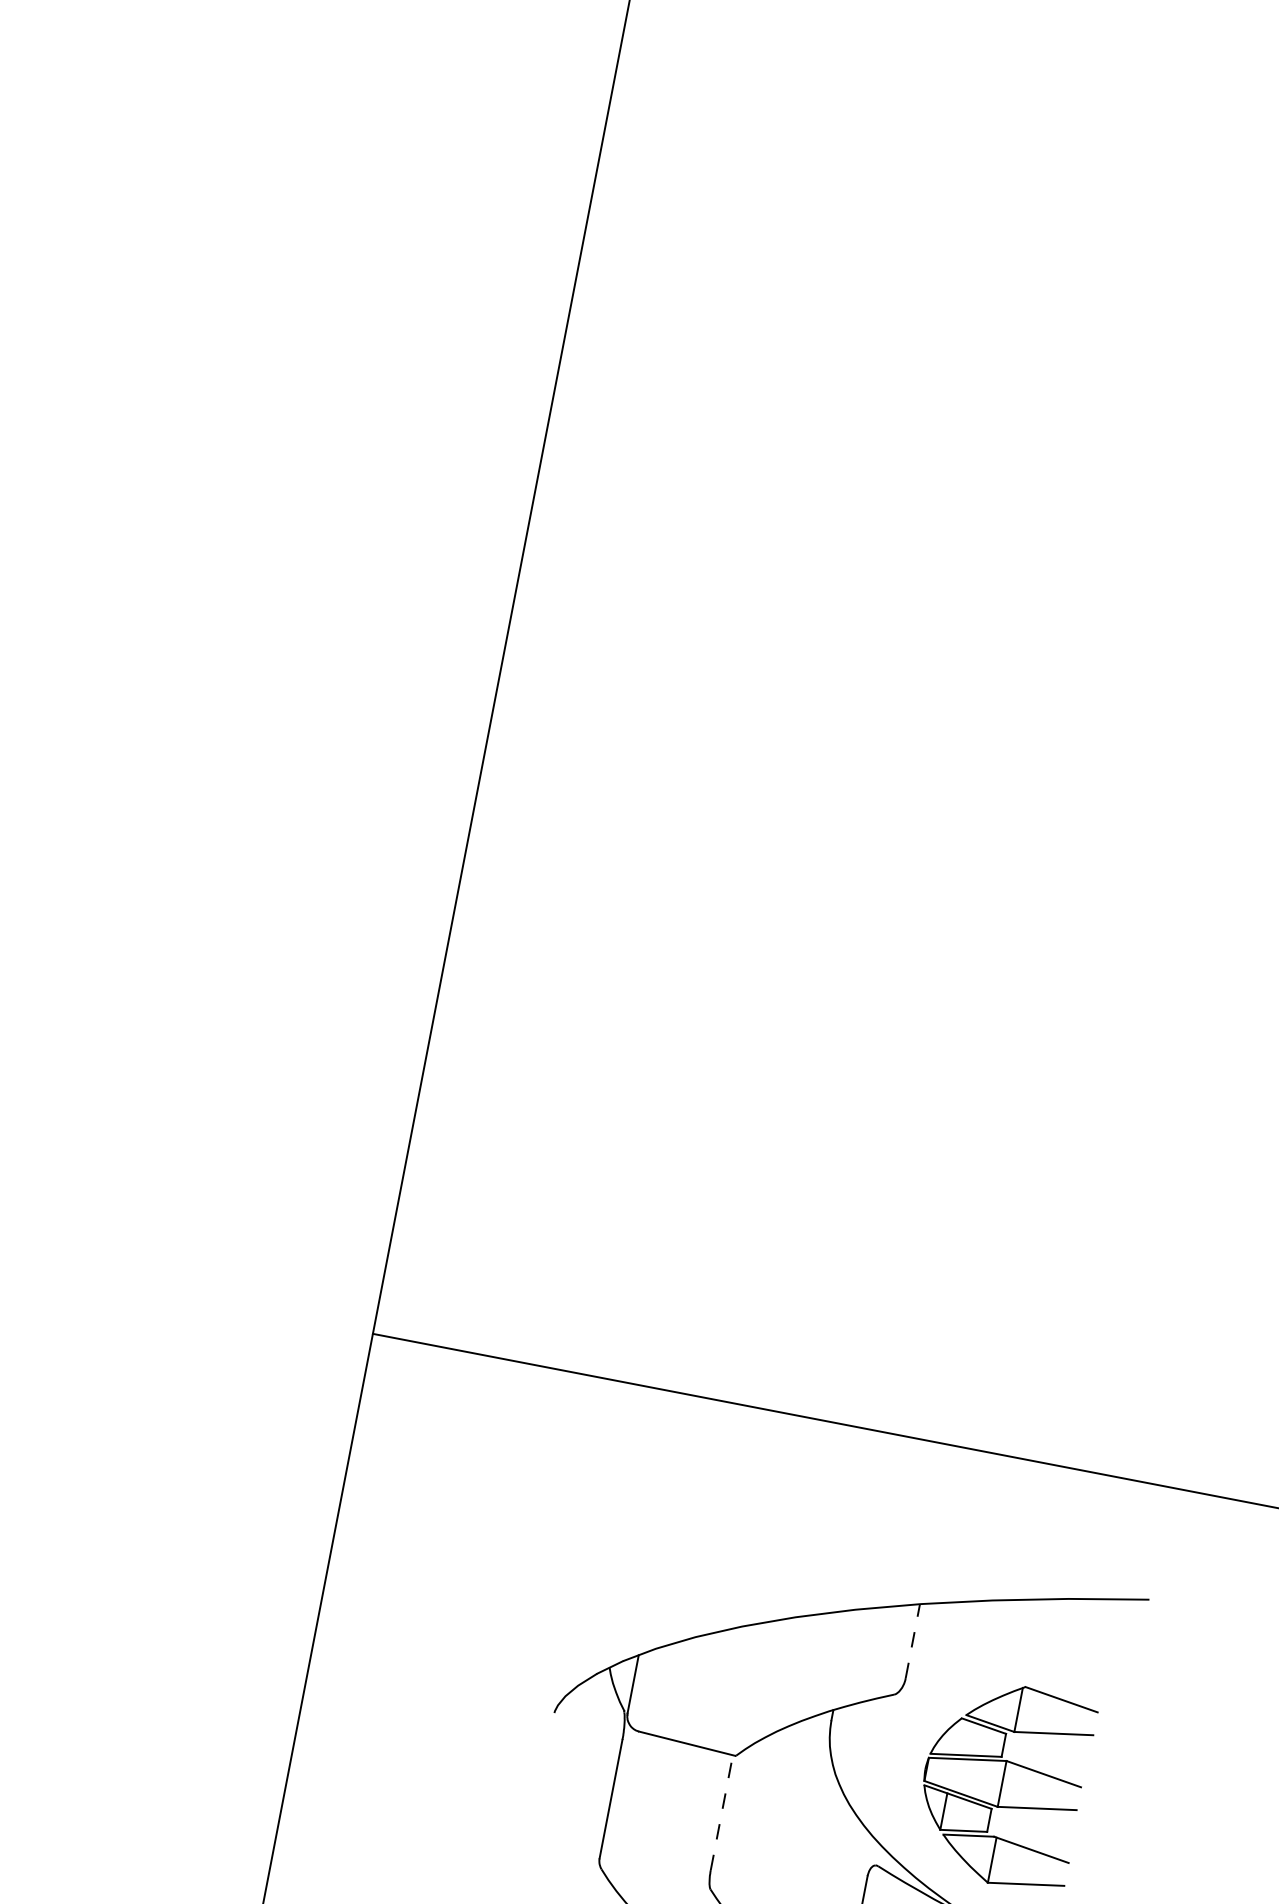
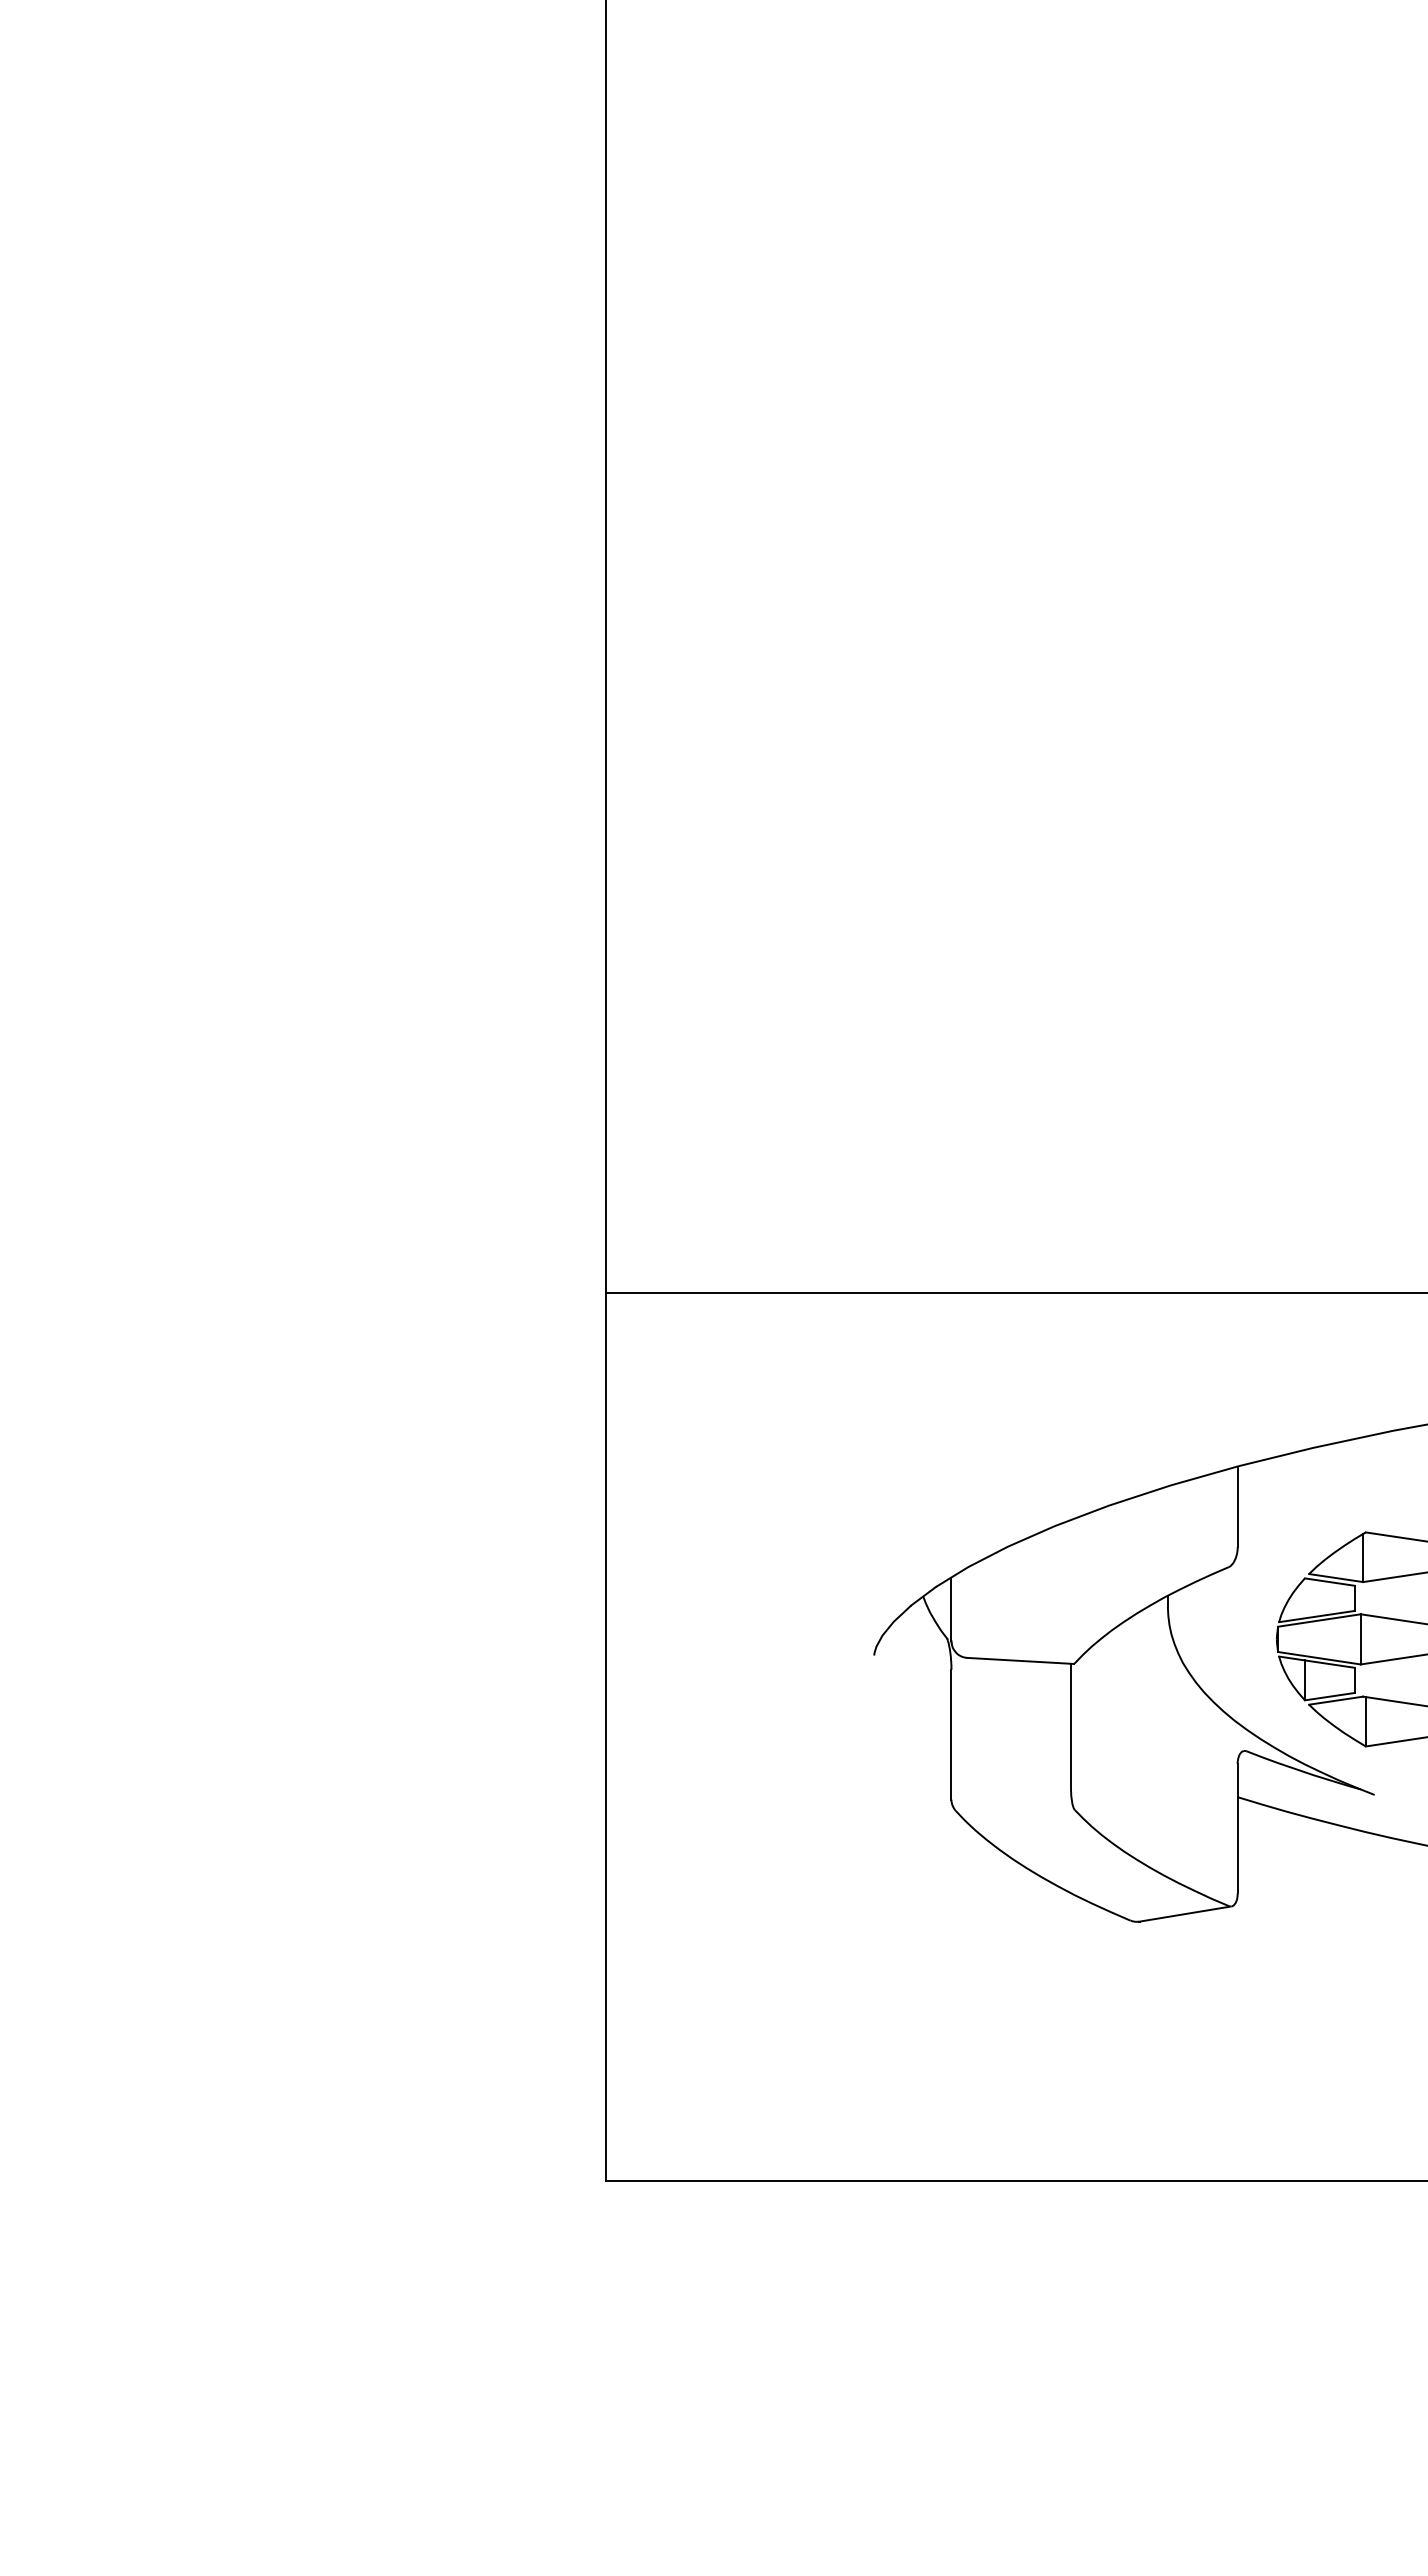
line: (912, 1640) -> (1237, 1506), dashed -> solid
line: (722, 1812) -> (1071, 1726), dashed -> solid

